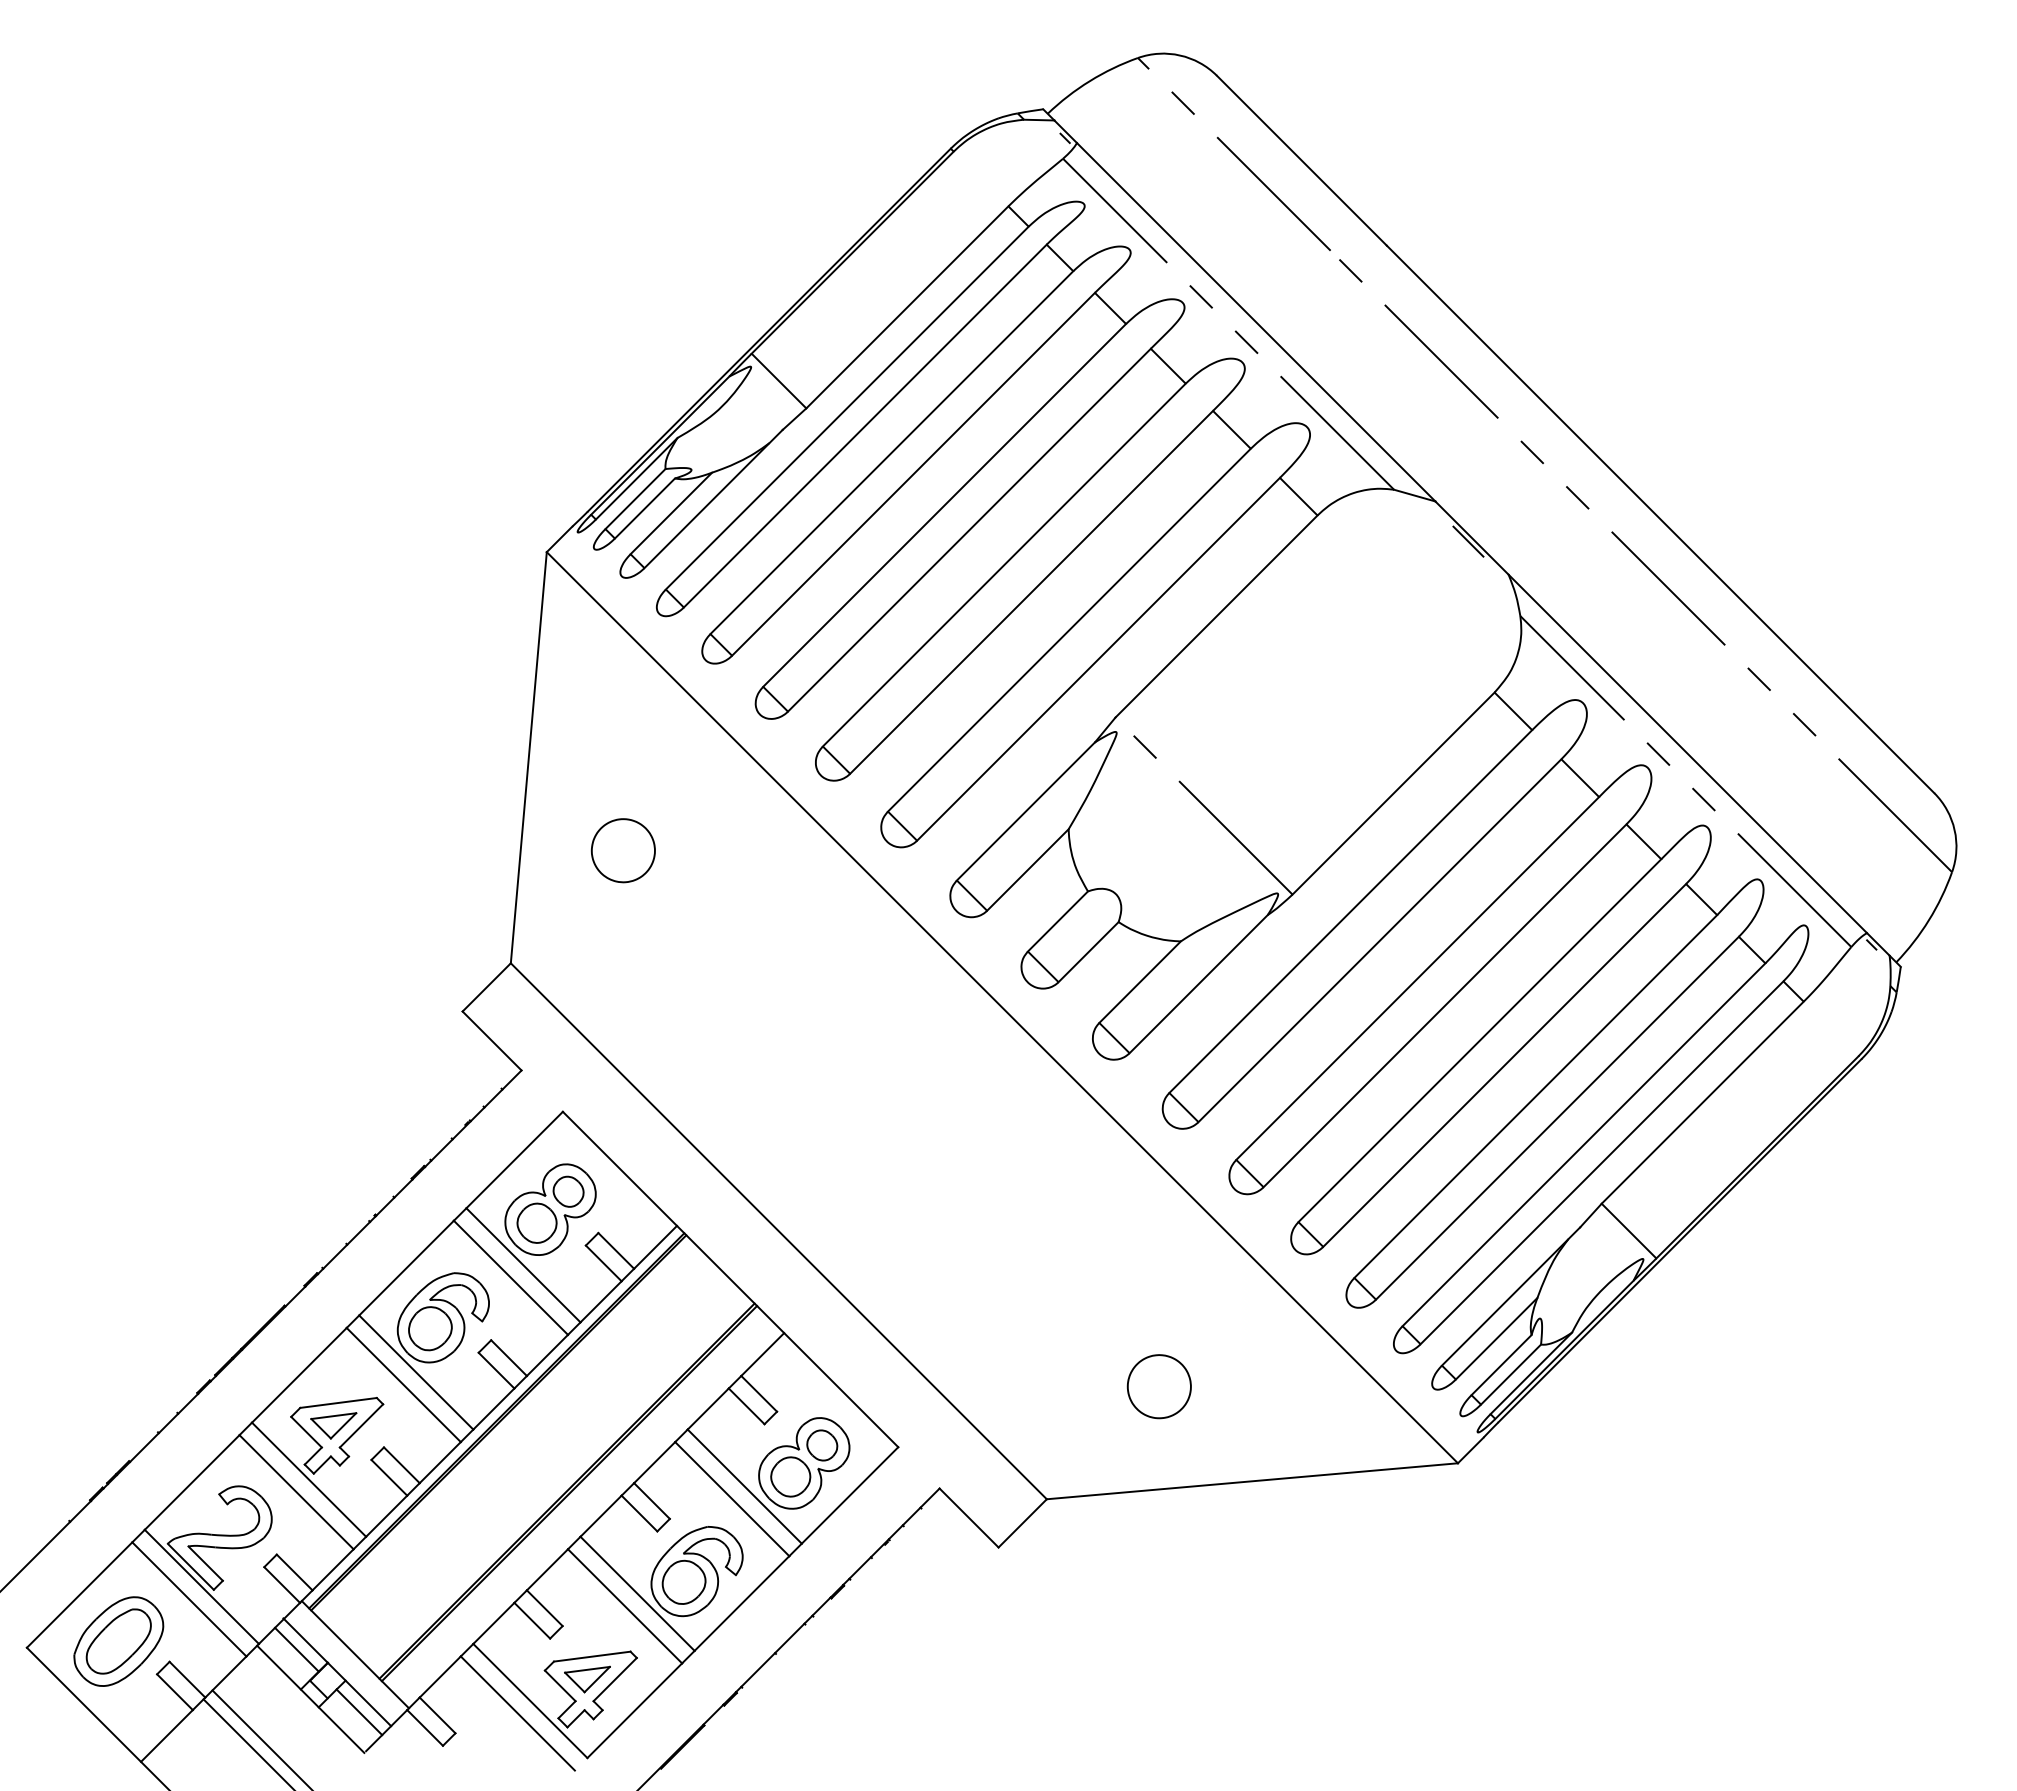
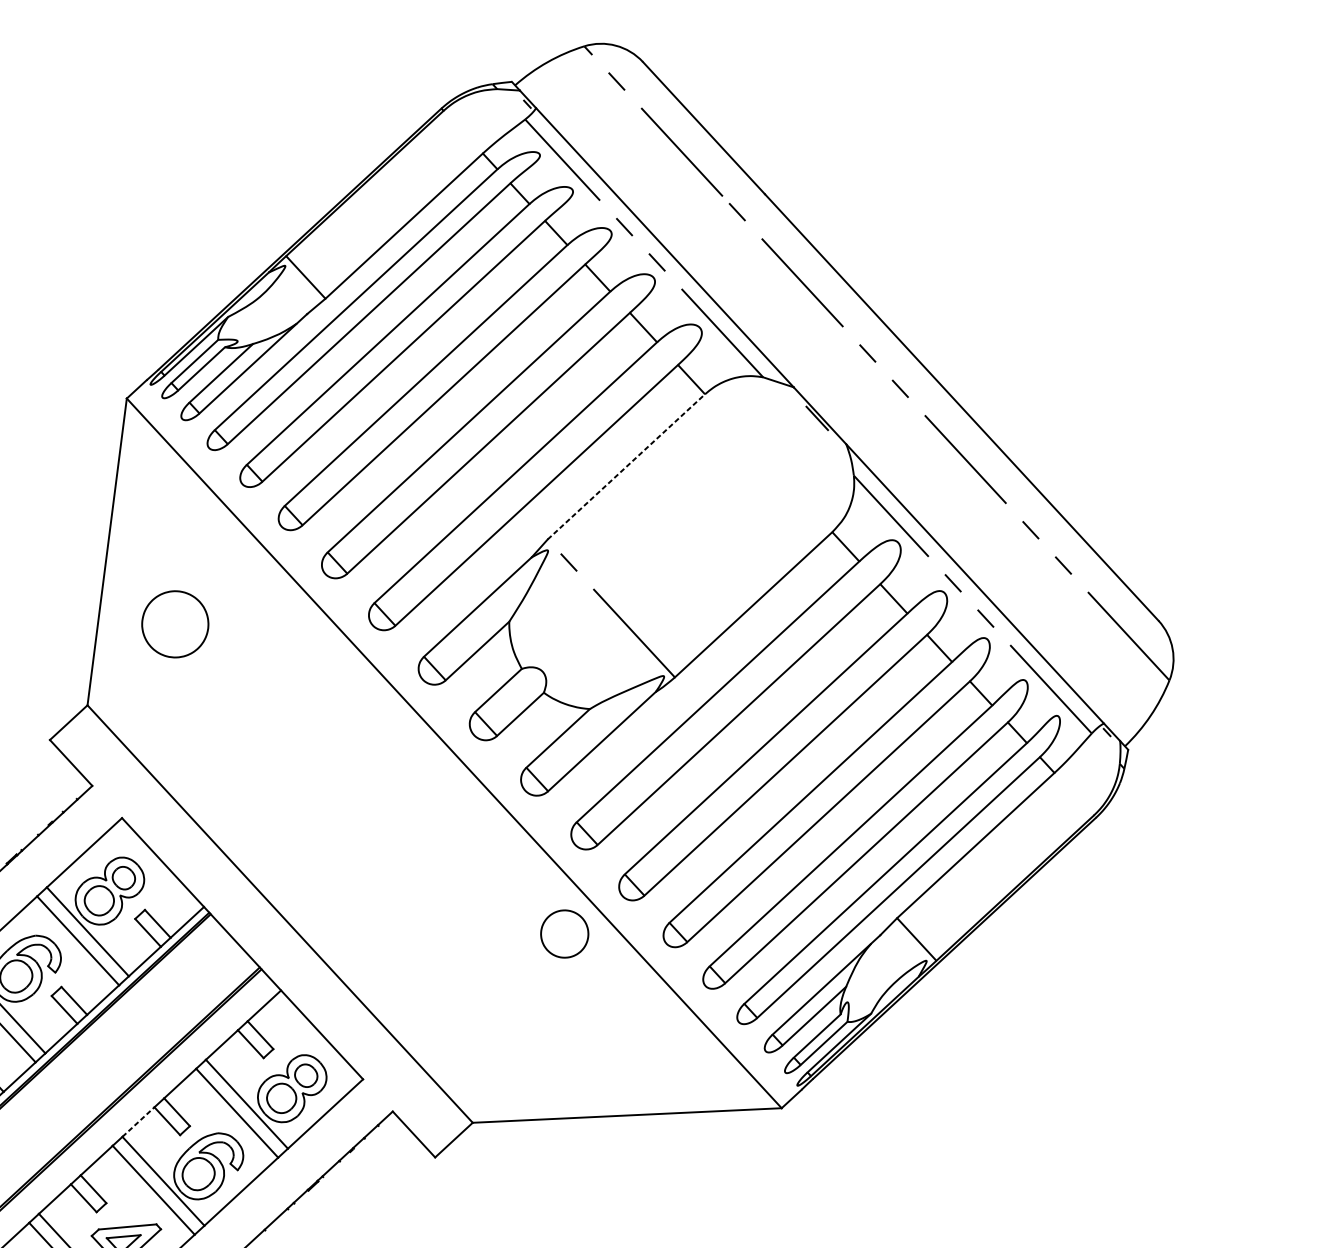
line: (1216, 616) -> (626, 466), solid -> dashed
part: (622, 850) -> (174, 624), size x1.4
part: (1158, 1386) -> (564, 933), moved
line: (601, 1515) -> (138, 1121), solid -> dashed

